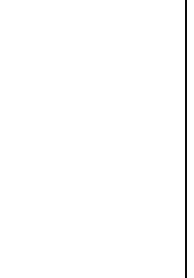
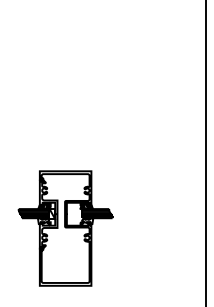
part: (59, 206) -> (65, 228), added

